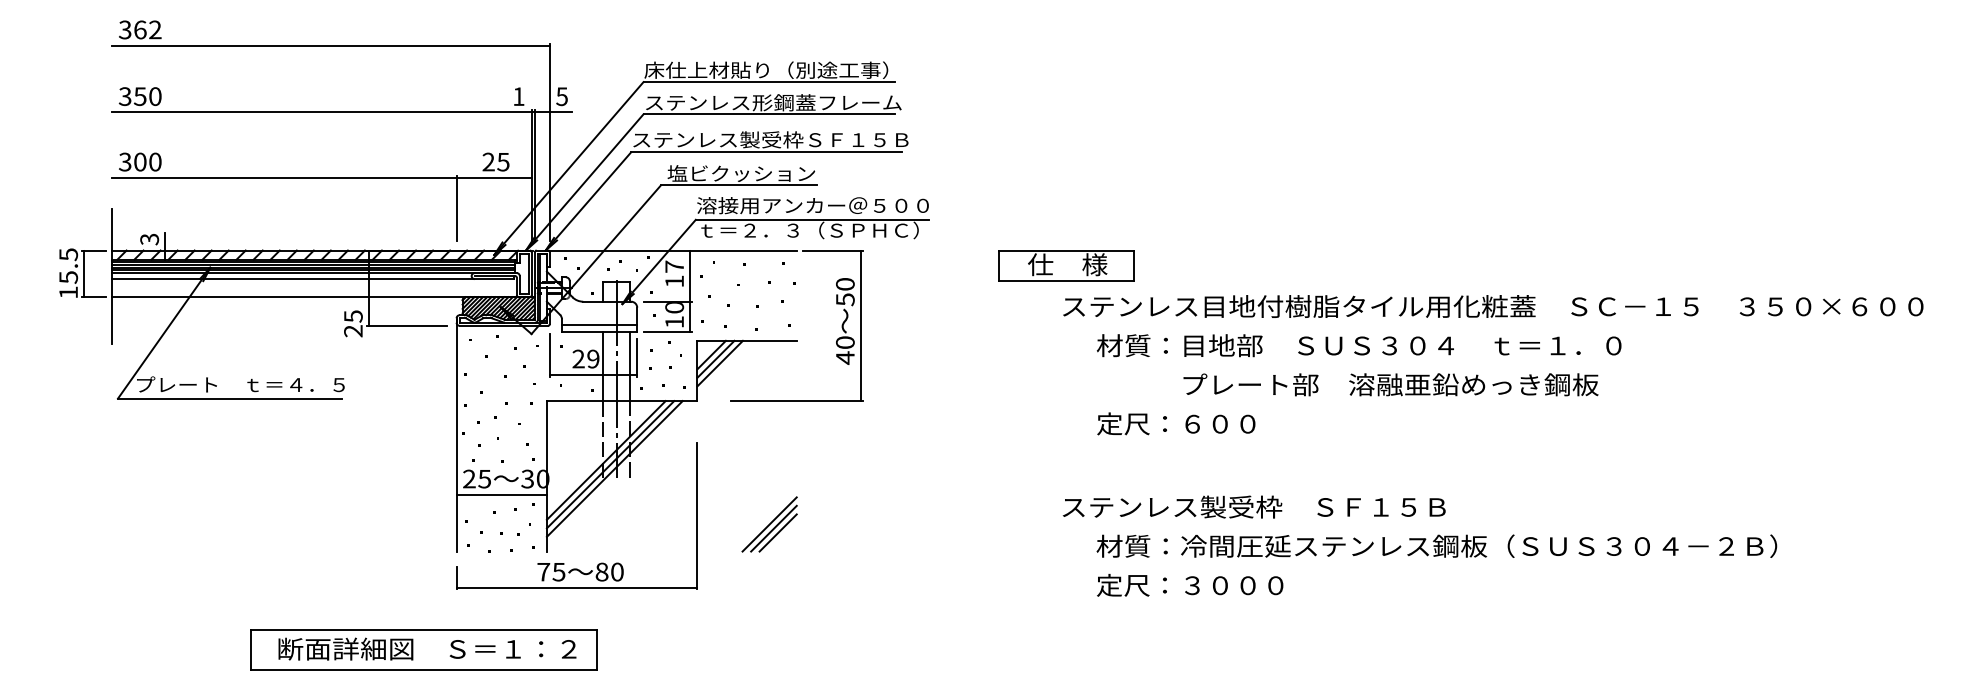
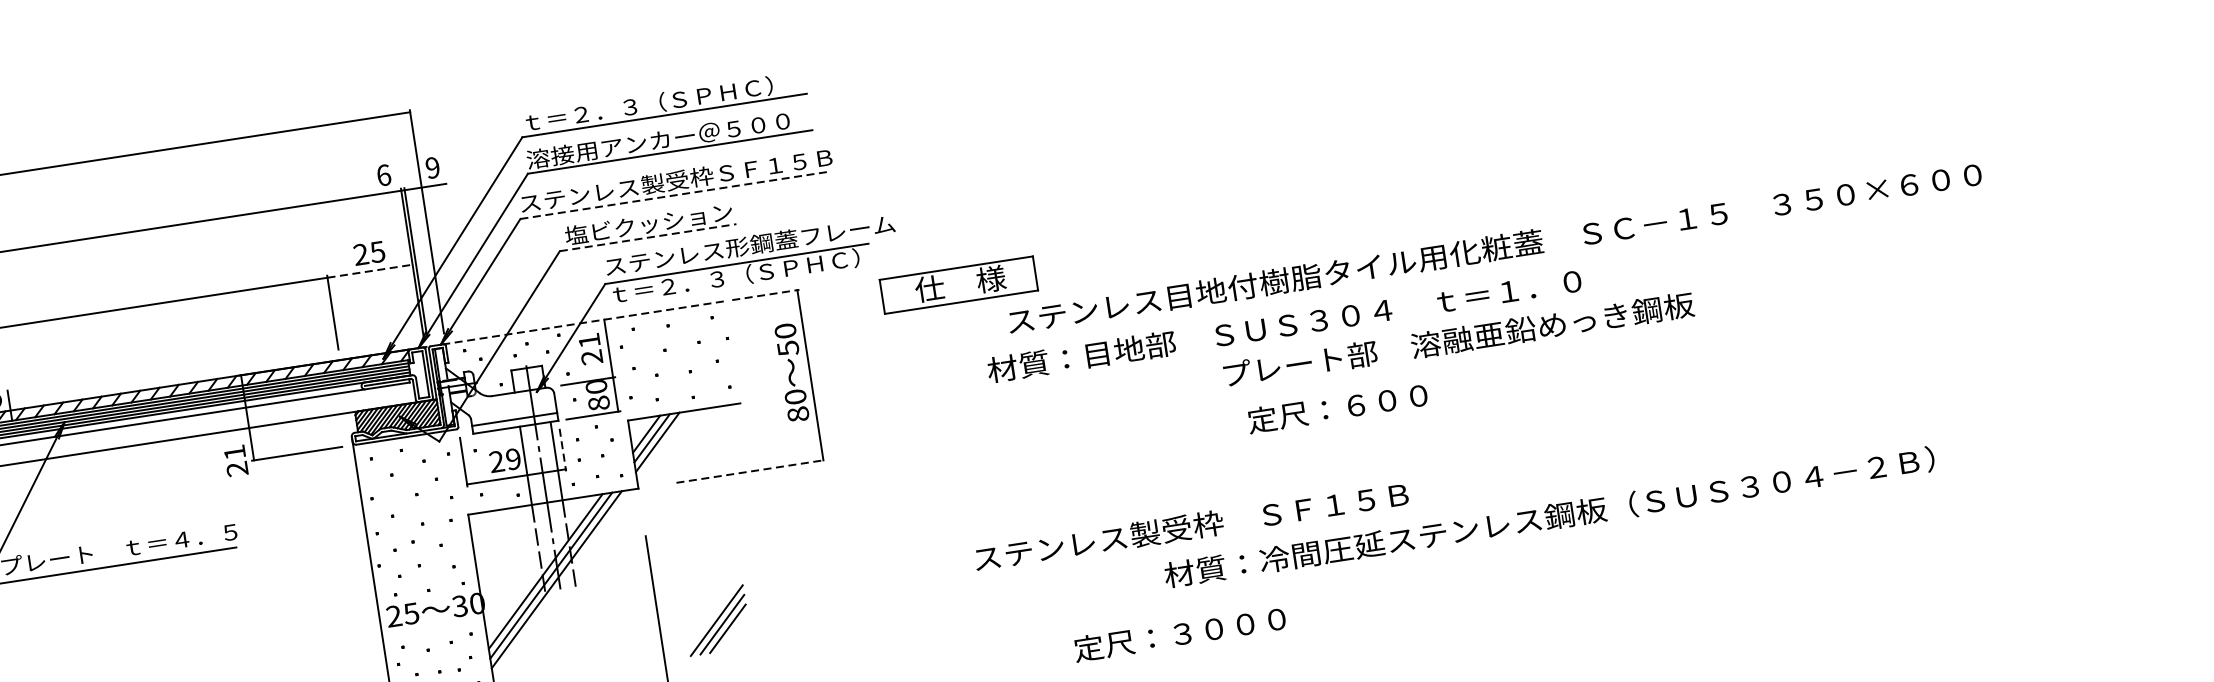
text: (766, 69) -> (659, 101), 床仕上材貼り（別途工事） -> ｔ＝２．３（ＳＰＨＣ）
text: (518, 96) -> (383, 175), 1 -> 6
text: (561, 96) -> (432, 167), 5 -> 9
text: (772, 102) -> (671, 138), ステンレス形鋼蓋フレーム -> 溶接用アンカー＠５００
line: (766, 152) -> (673, 195), solid -> dashed
line: (494, 177) -> (370, 270), solid -> dashed
line: (739, 185) -> (648, 237), solid -> dashed
text: (825, 205) -> (749, 245), 溶接用アンカー＠５００ -> ステンレス形鋼蓋フレーム
line: (671, 250) -> (583, 322), solid -> dashed
line: (833, 250) -> (766, 294), solid -> dashed
part: (1066, 265) -> (959, 285), moved
text: (674, 273) -> (590, 348), 17 -> 21
text: (1493, 306) -> (1495, 248), moved
text: (353, 316) -> (234, 452), 25 -> 21
text: (674, 322) -> (598, 403), 10 -> 80
text: (1359, 345) -> (1284, 325), moved
line: (637, 357) -> (563, 449), solid -> dashed
text: (845, 357) -> (798, 413), 40 -> 80
text: (1390, 384) -> (1458, 339), moved
line: (796, 401) -> (750, 472), solid -> dashed
text: (1176, 423) -> (1337, 407), moved
line: (501, 494) -> (433, 628), removed
text: (1253, 506) -> (1190, 526), moved
part: (769, 524) -> (716, 620), moved
text: (1436, 545) -> (1548, 516), moved
text: (1190, 585) -> (1180, 634), moved

